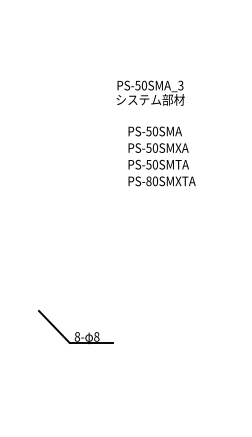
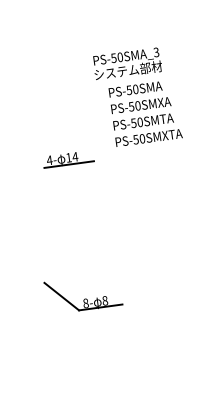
text: (150, 92) -> (127, 63), moved
text: (148, 180) -> (135, 138), PS-80SMXTA -> PS-50SMXTA
part: (78, 191) -> (67, 159), added

